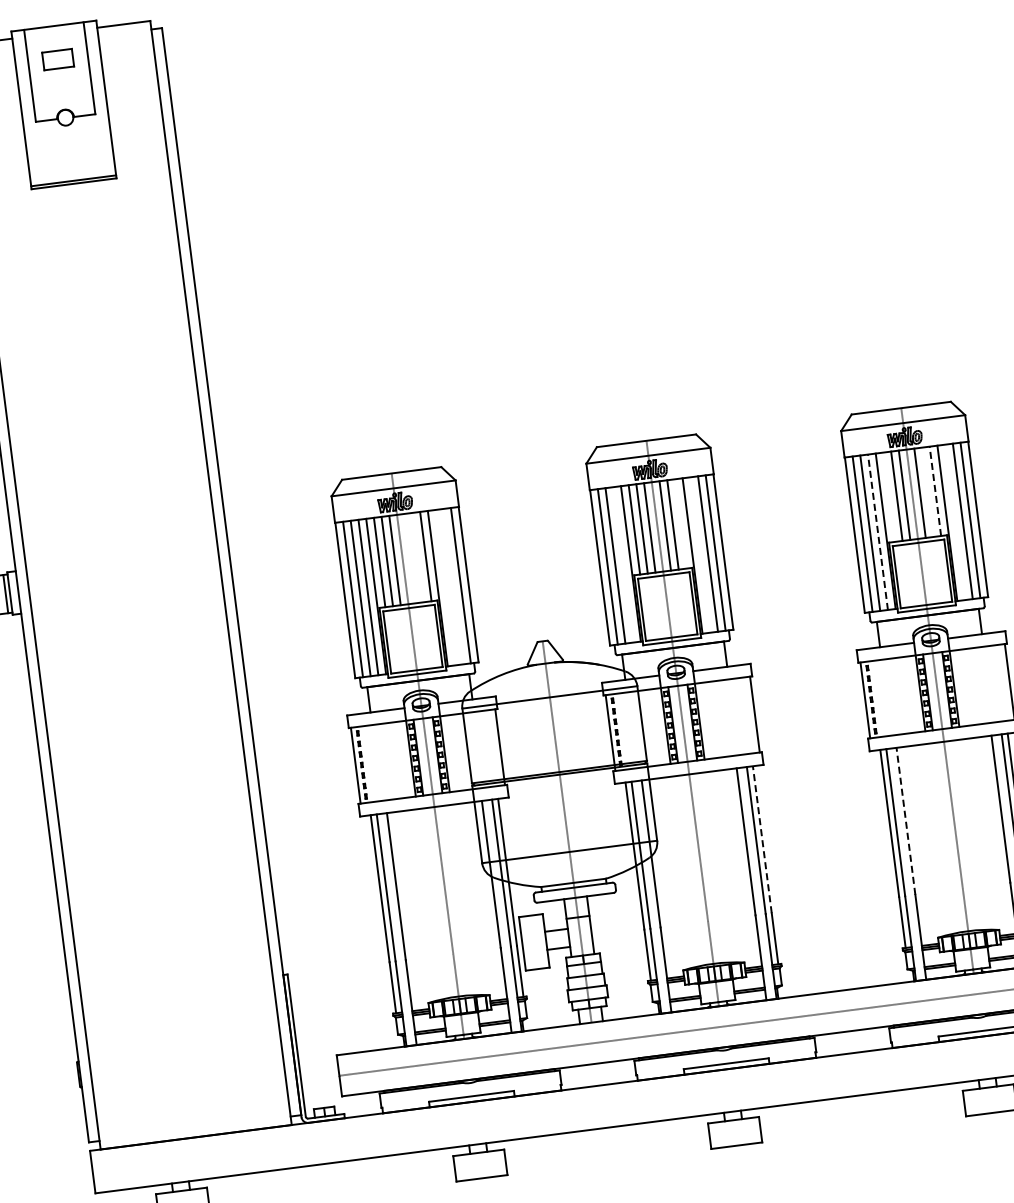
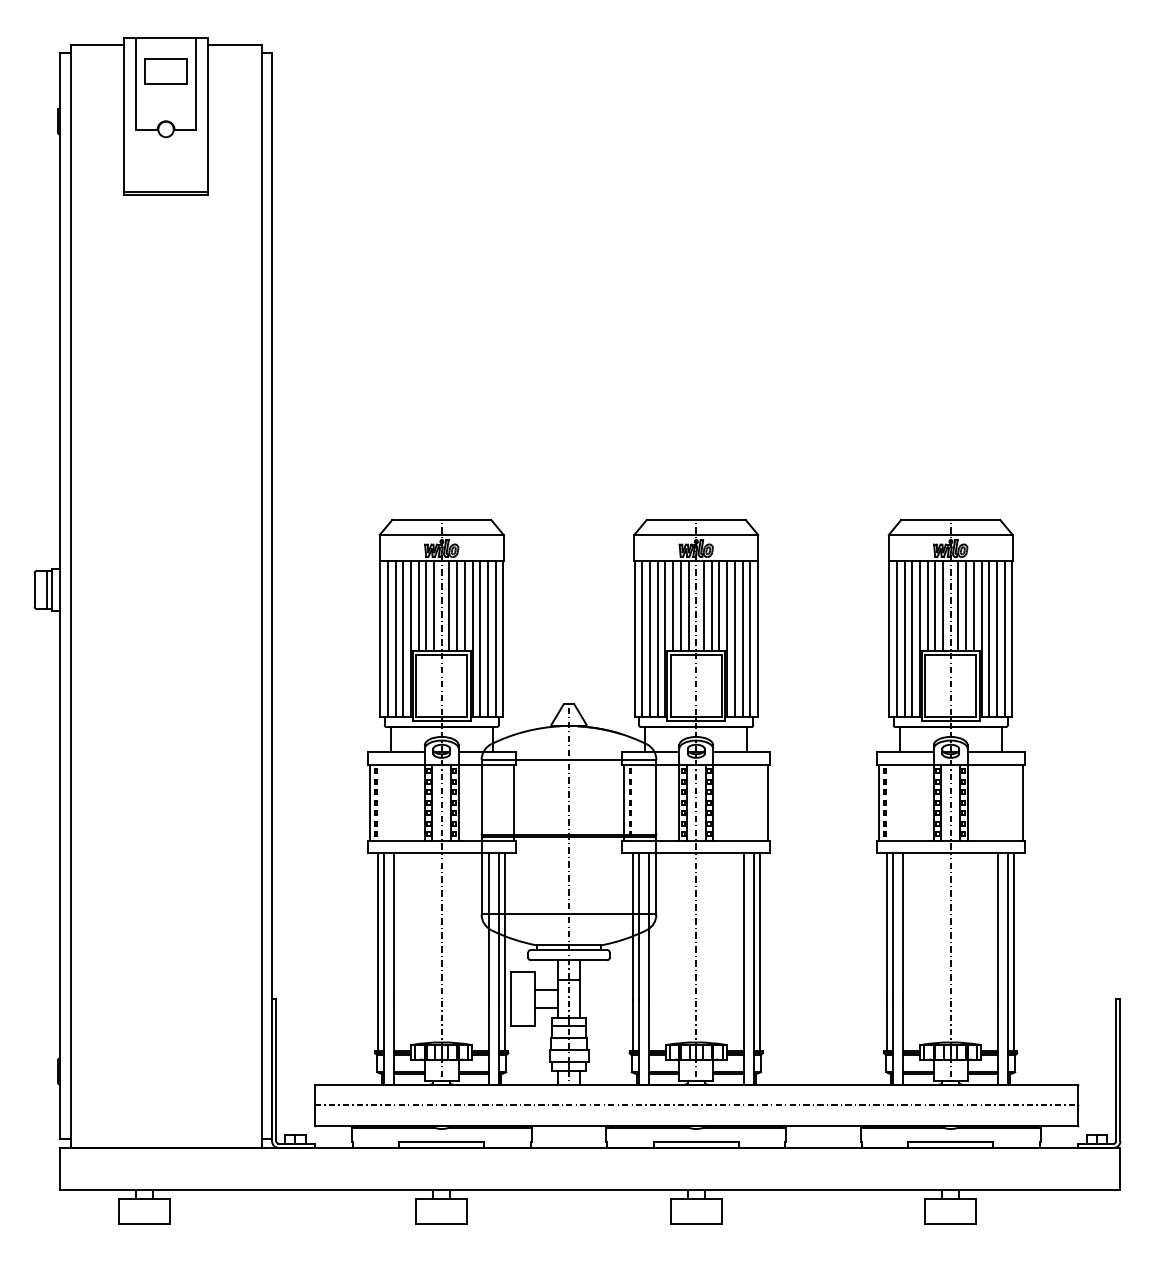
part: (57, 59) -> (165, 71), size x1.43
line: (928, 491) -> (966, 605), added
line: (935, 491) -> (973, 606), dashed -> solid
line: (888, 496) -> (927, 605), added
line: (955, 521) -> (989, 638), added
line: (680, 523) -> (719, 605), added
line: (878, 532) -> (912, 639), dashed -> solid
line: (699, 554) -> (734, 638), added
line: (418, 557) -> (457, 605), added
line: (410, 558) -> (449, 605), added
line: (622, 564) -> (657, 638), added
line: (453, 586) -> (488, 638), added
line: (445, 587) -> (480, 638), added
line: (906, 821) -> (903, 926), dashed -> solid
line: (761, 839) -> (759, 926), dashed -> solid

